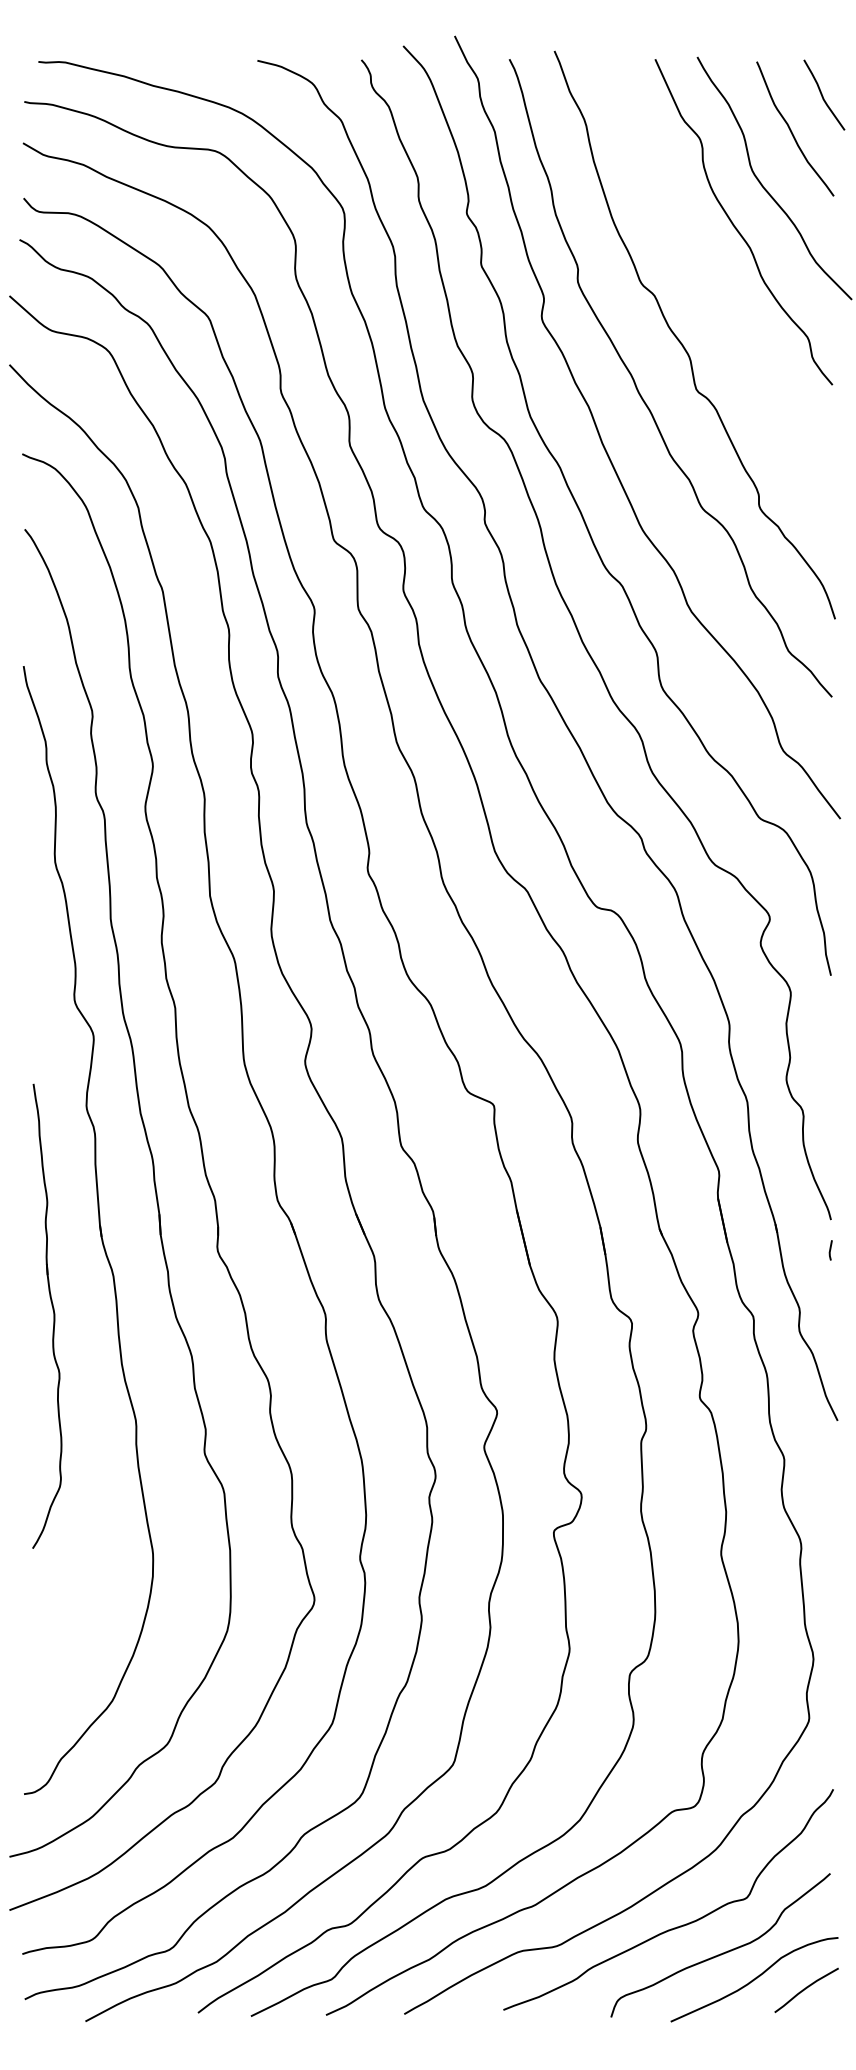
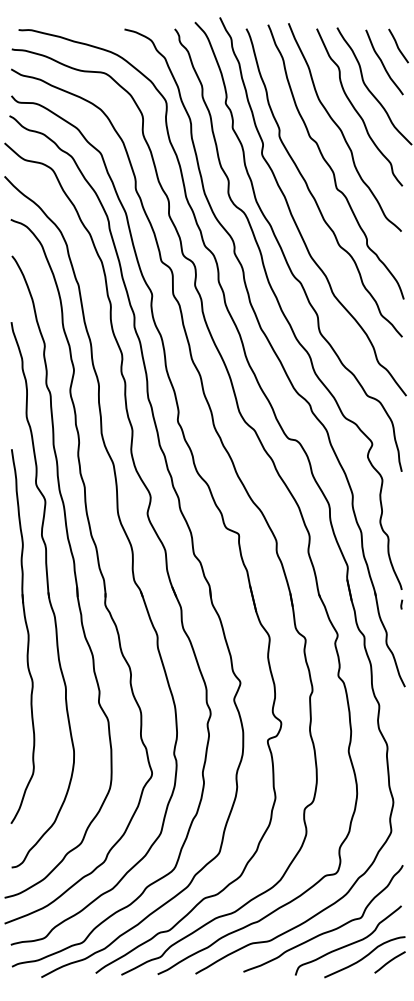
curve: (706, 267) -> (341, 129), added
part: (46, 1316) -> (22, 636), size x1.67

